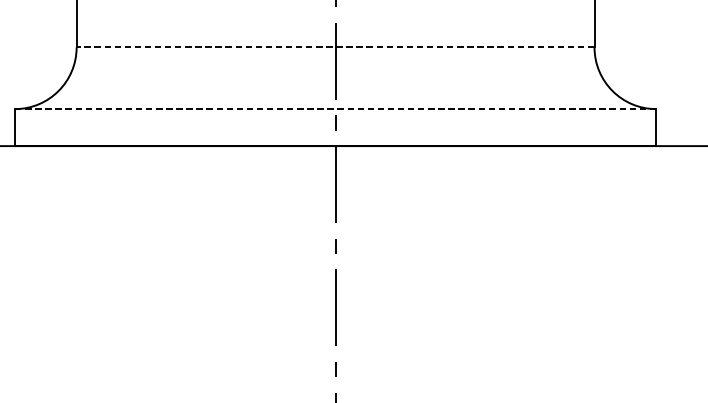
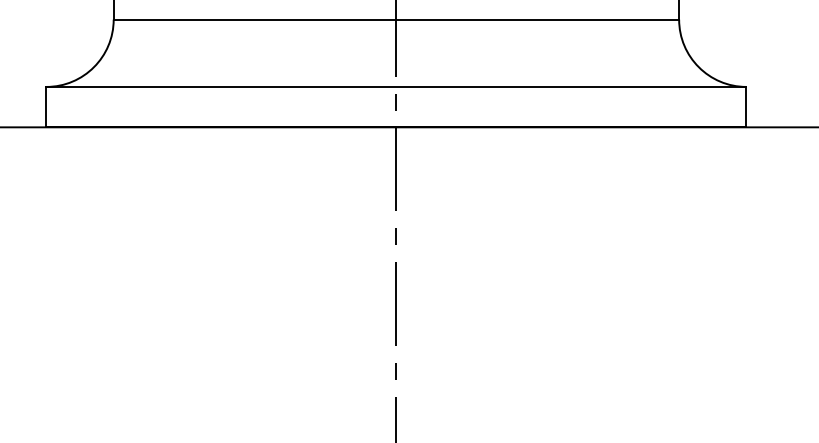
line: (335, 47) -> (396, 19), dashed -> solid
line: (334, 108) -> (395, 86), dashed -> solid

